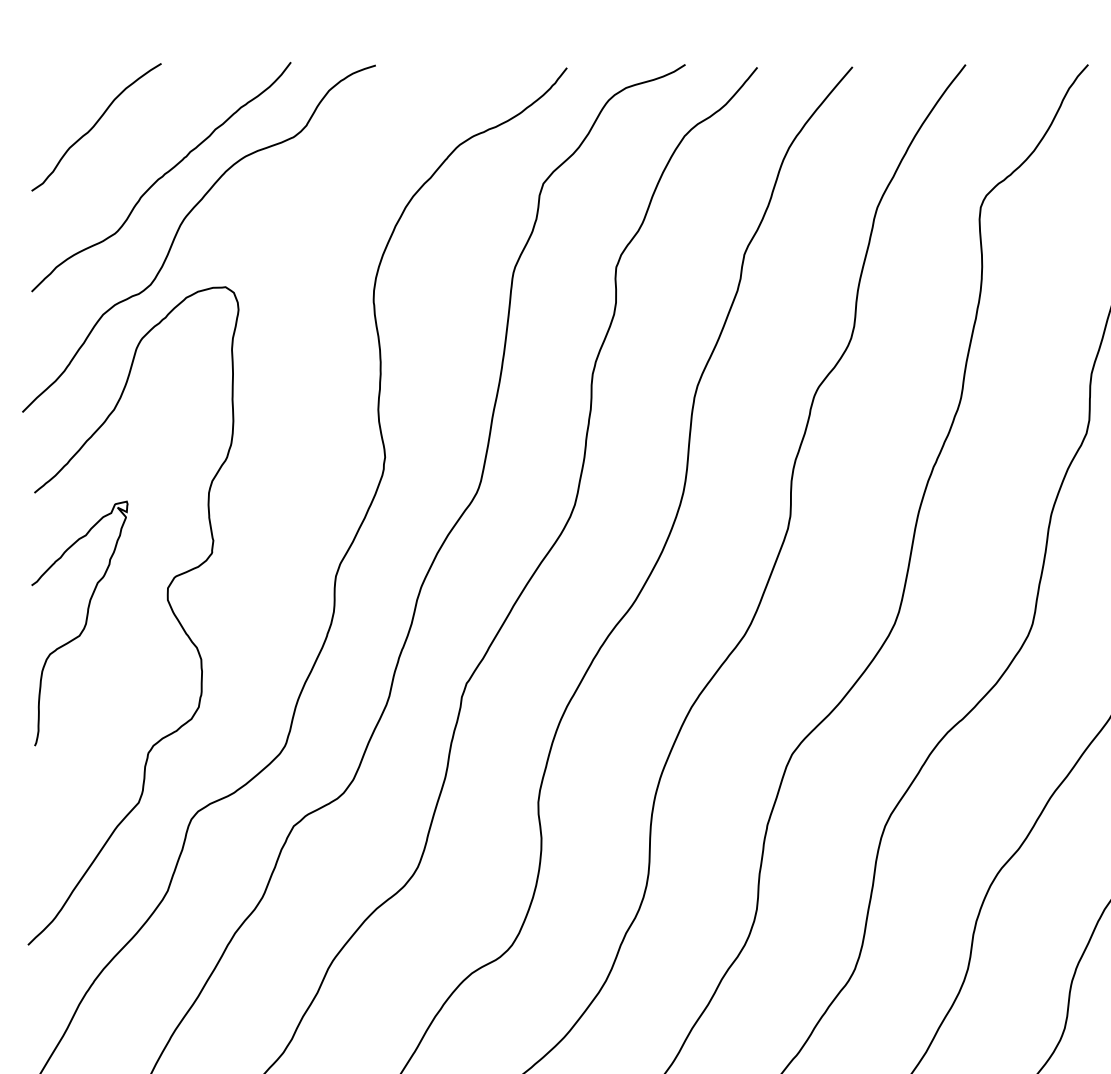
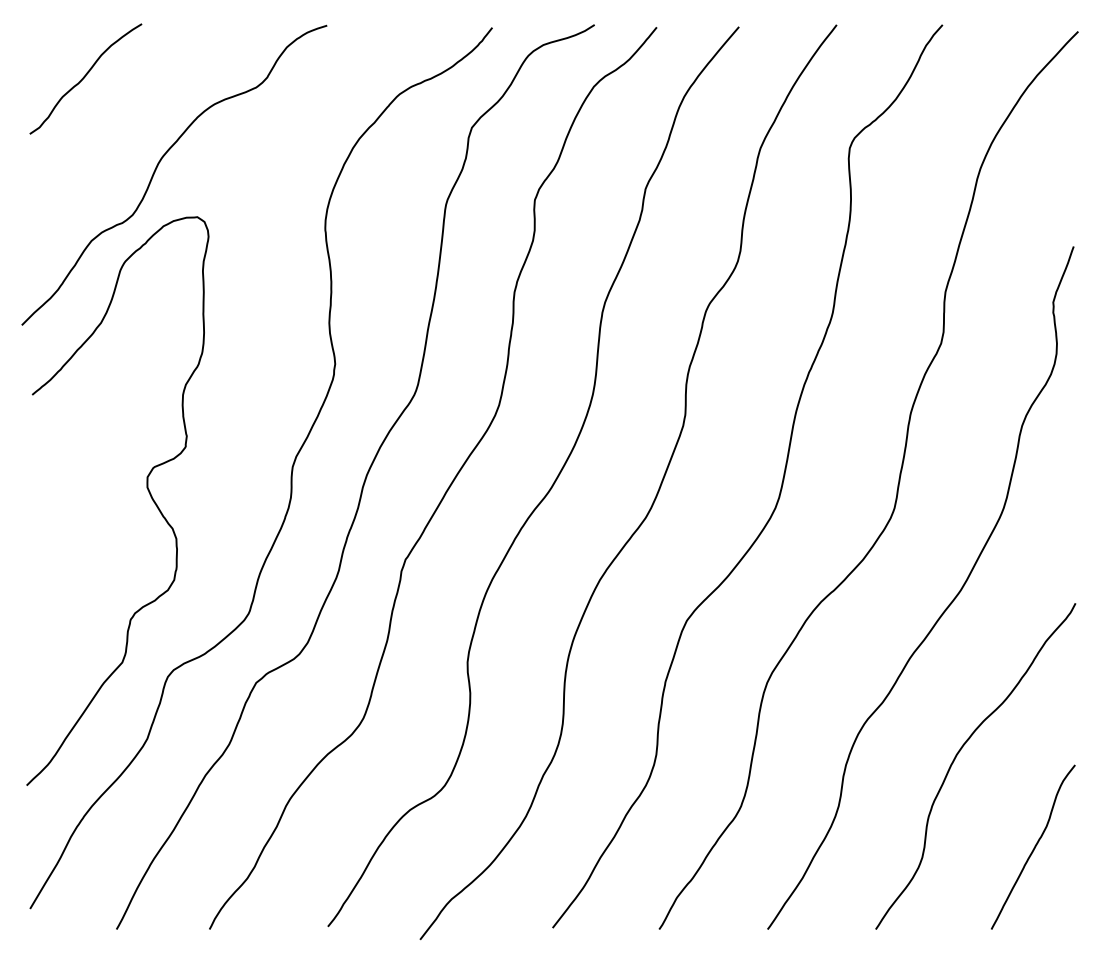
curve: (160, 176) -> (141, 121), removed
curve: (84, 624) -> (75, 508), removed

